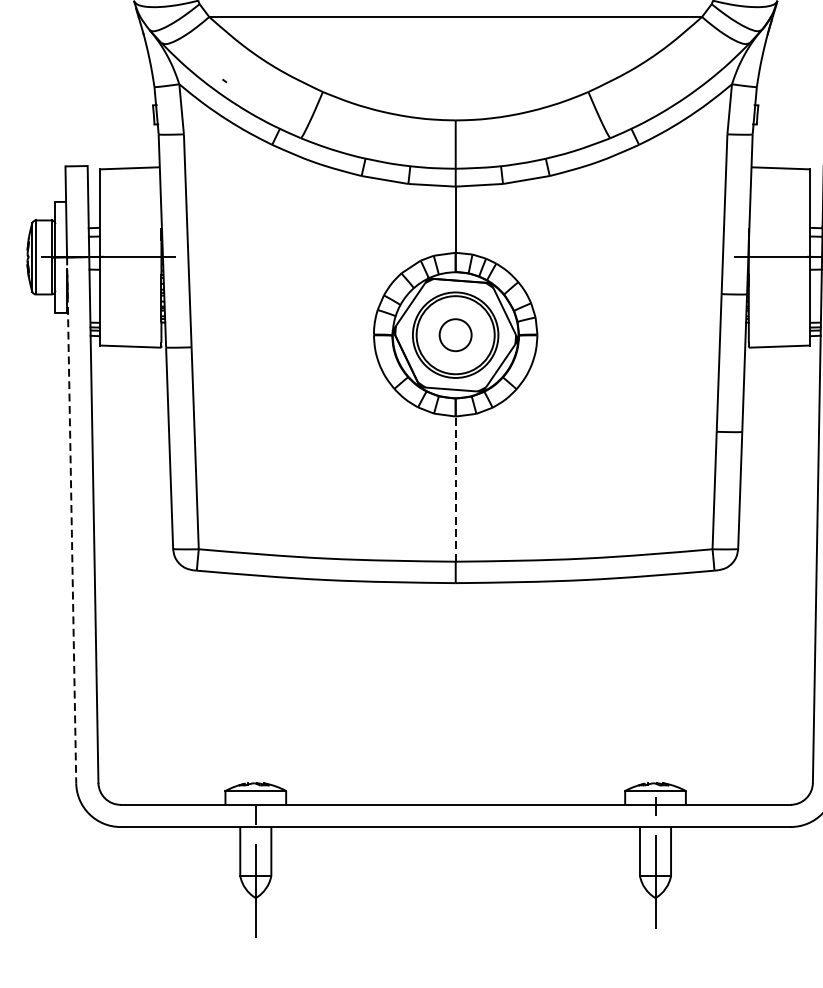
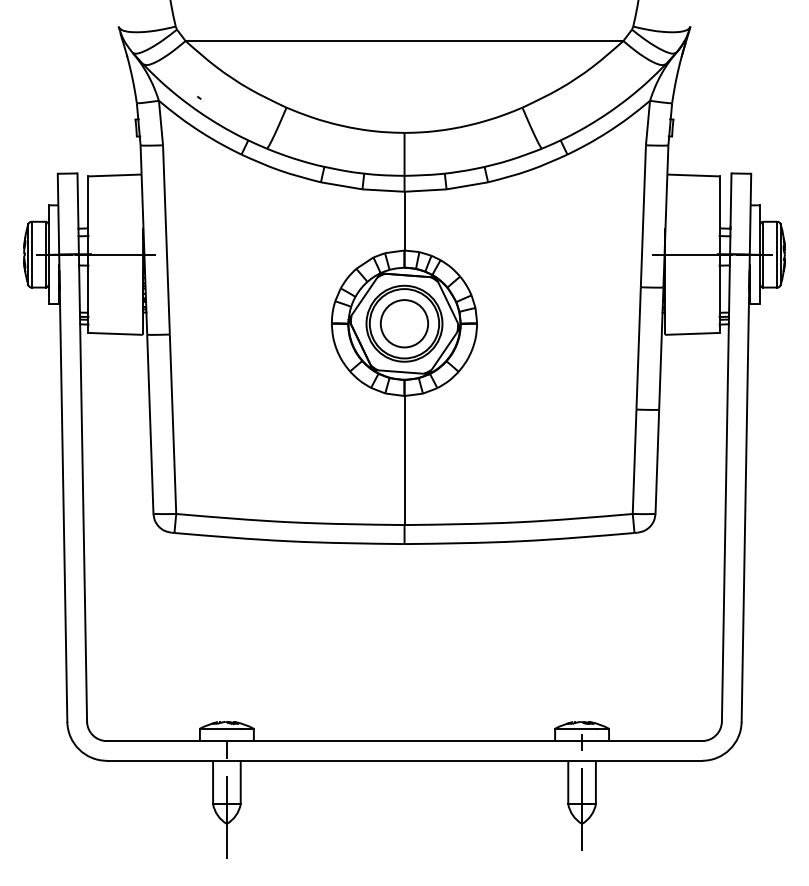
circle: (455, 334) -> (404, 323), size x1.67
line: (455, 489) -> (404, 460), dashed -> solid
line: (71, 520) -> (63, 488), dashed -> solid

